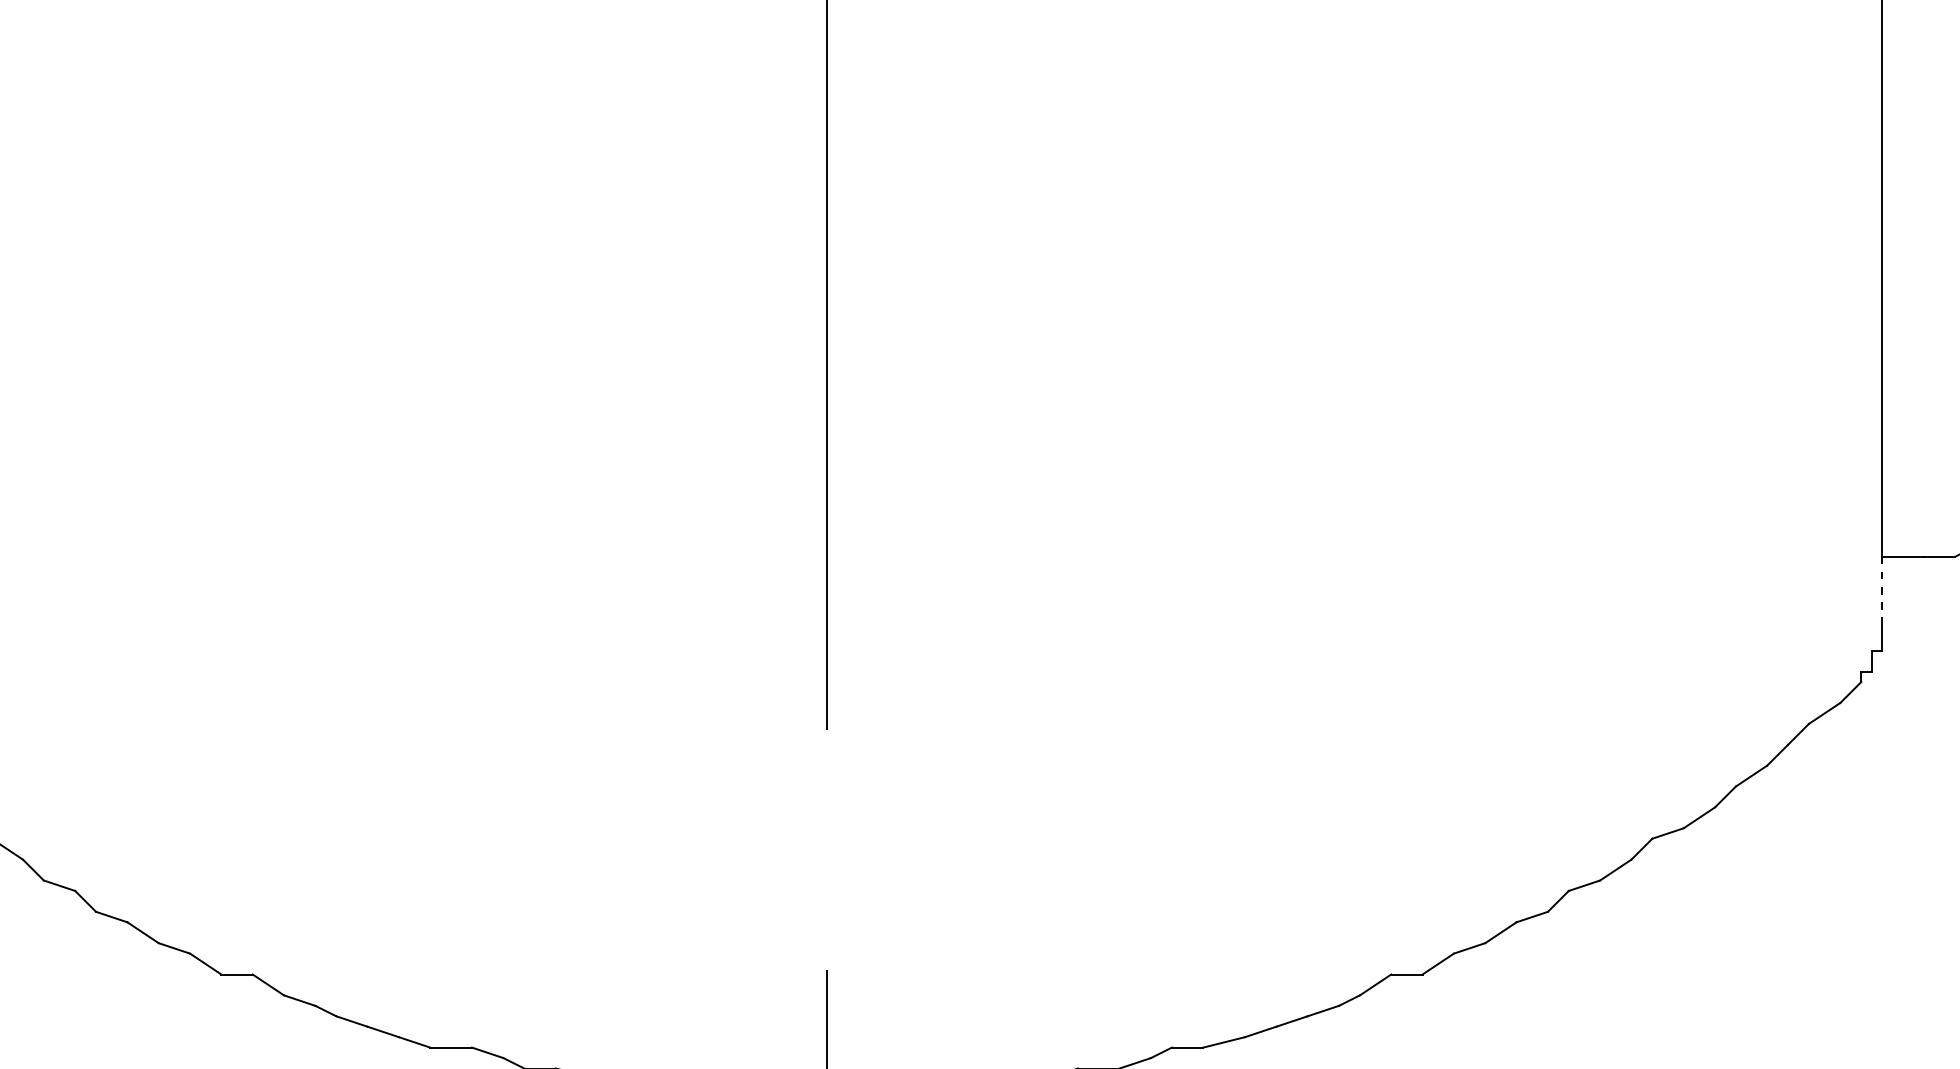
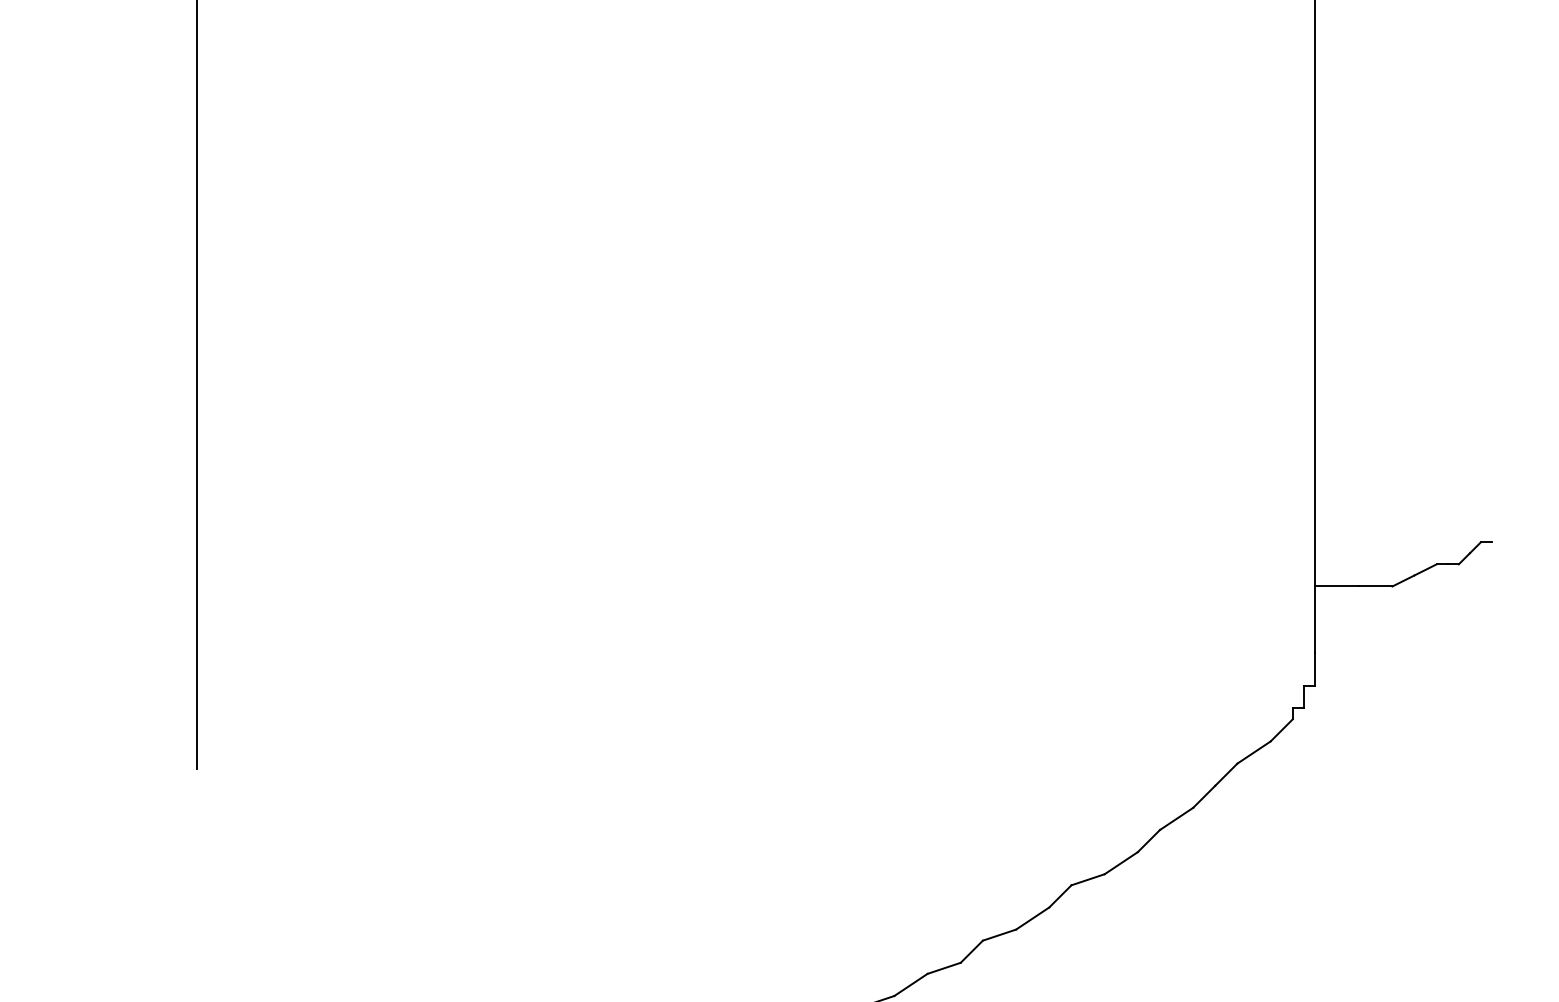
line: (1882, 588) -> (1315, 620), dashed -> solid

